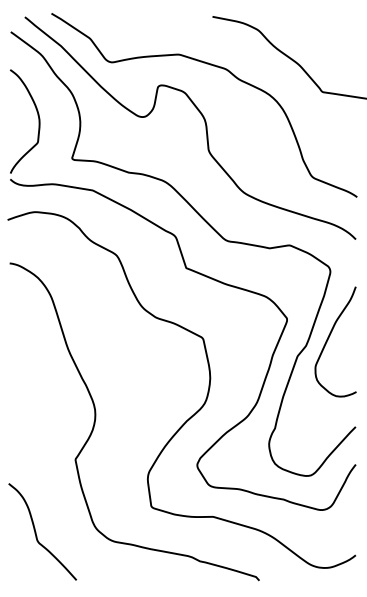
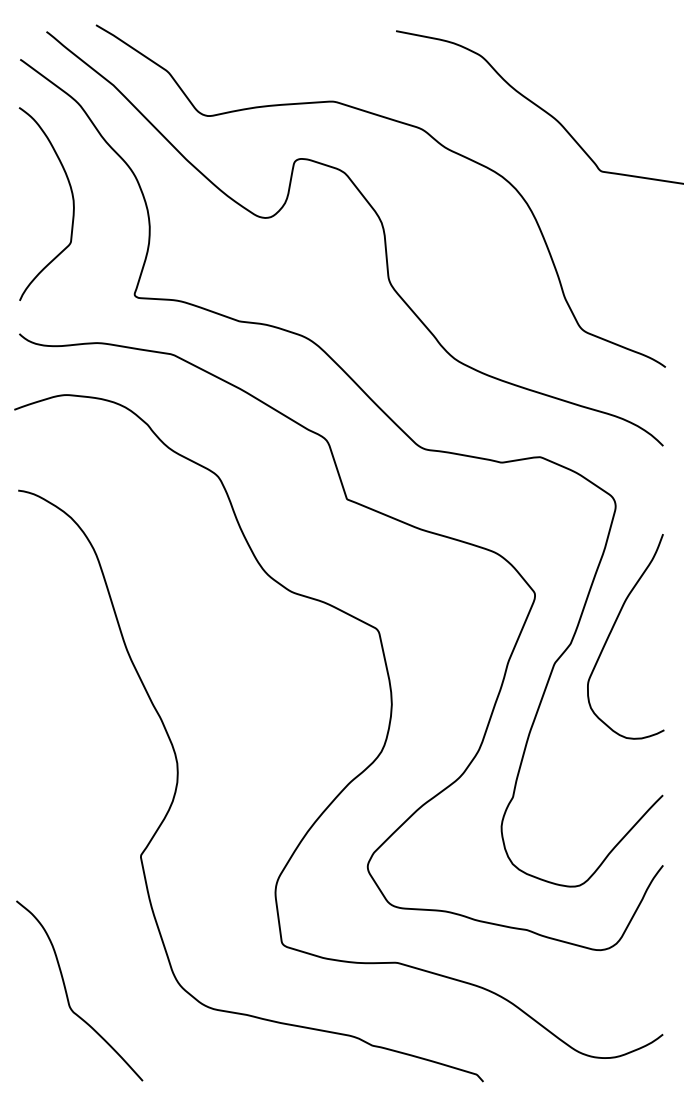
curve: (38, 121) -> (71, 203), moved

